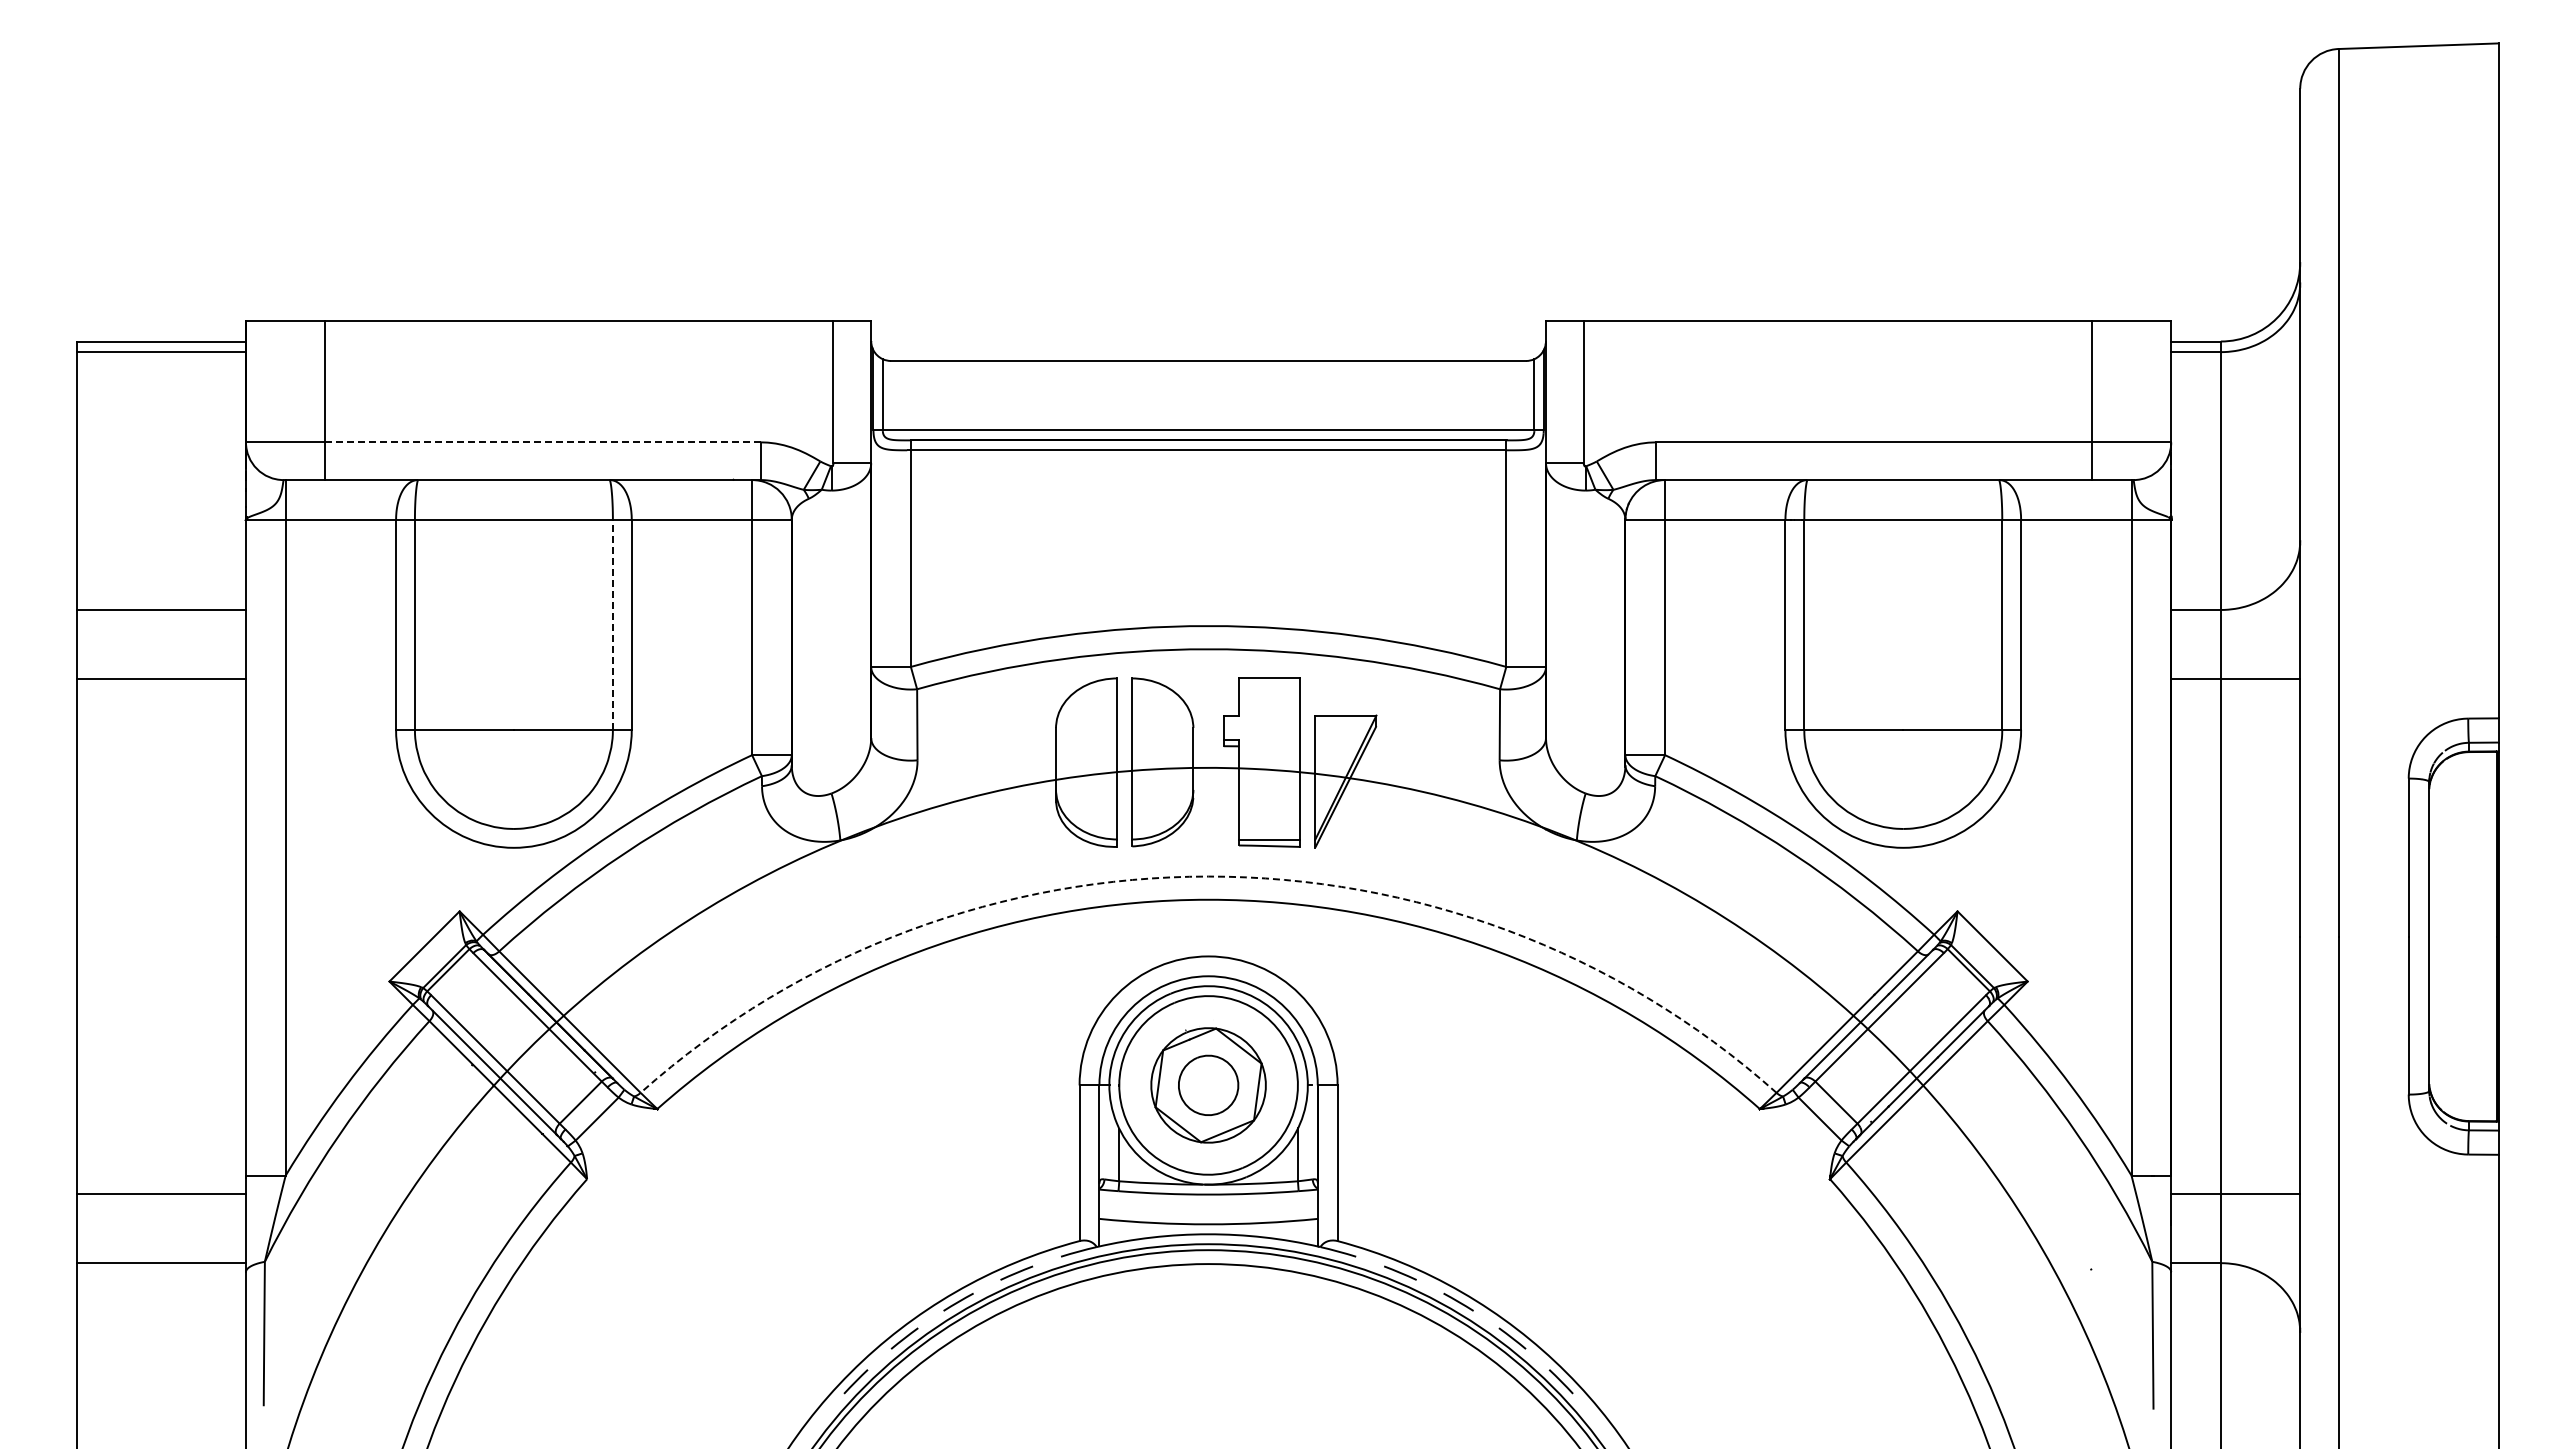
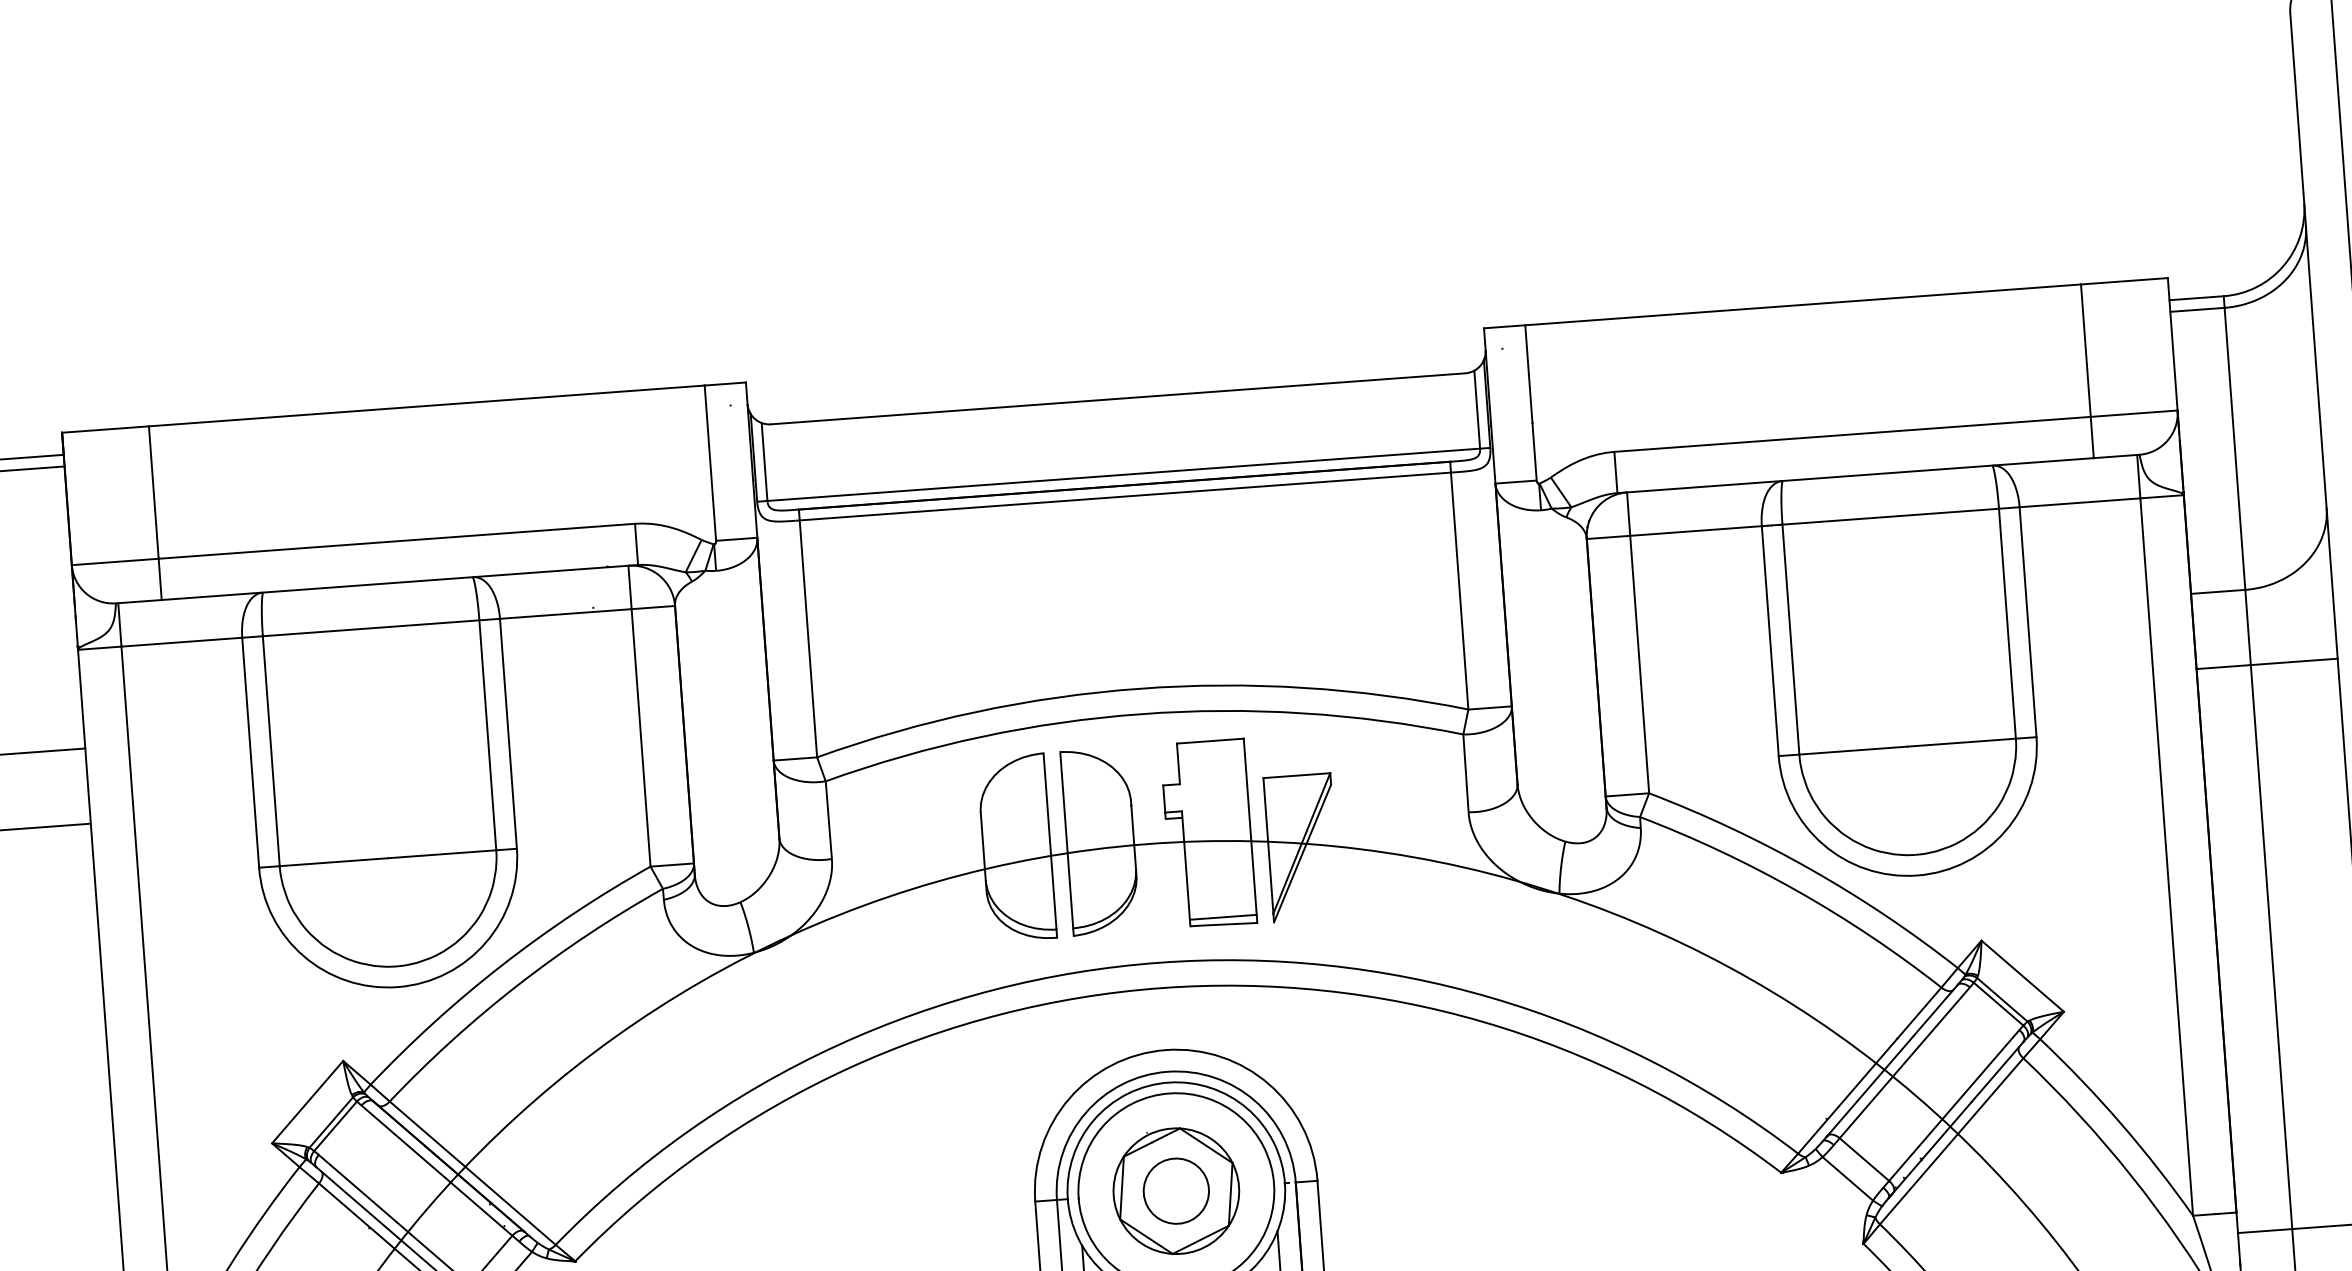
line: (543, 442) -> (397, 541), dashed -> solid
line: (612, 624) -> (487, 734), dashed -> solid
arc: (1208, 876) -> (1159, 962), dashed -> solid

